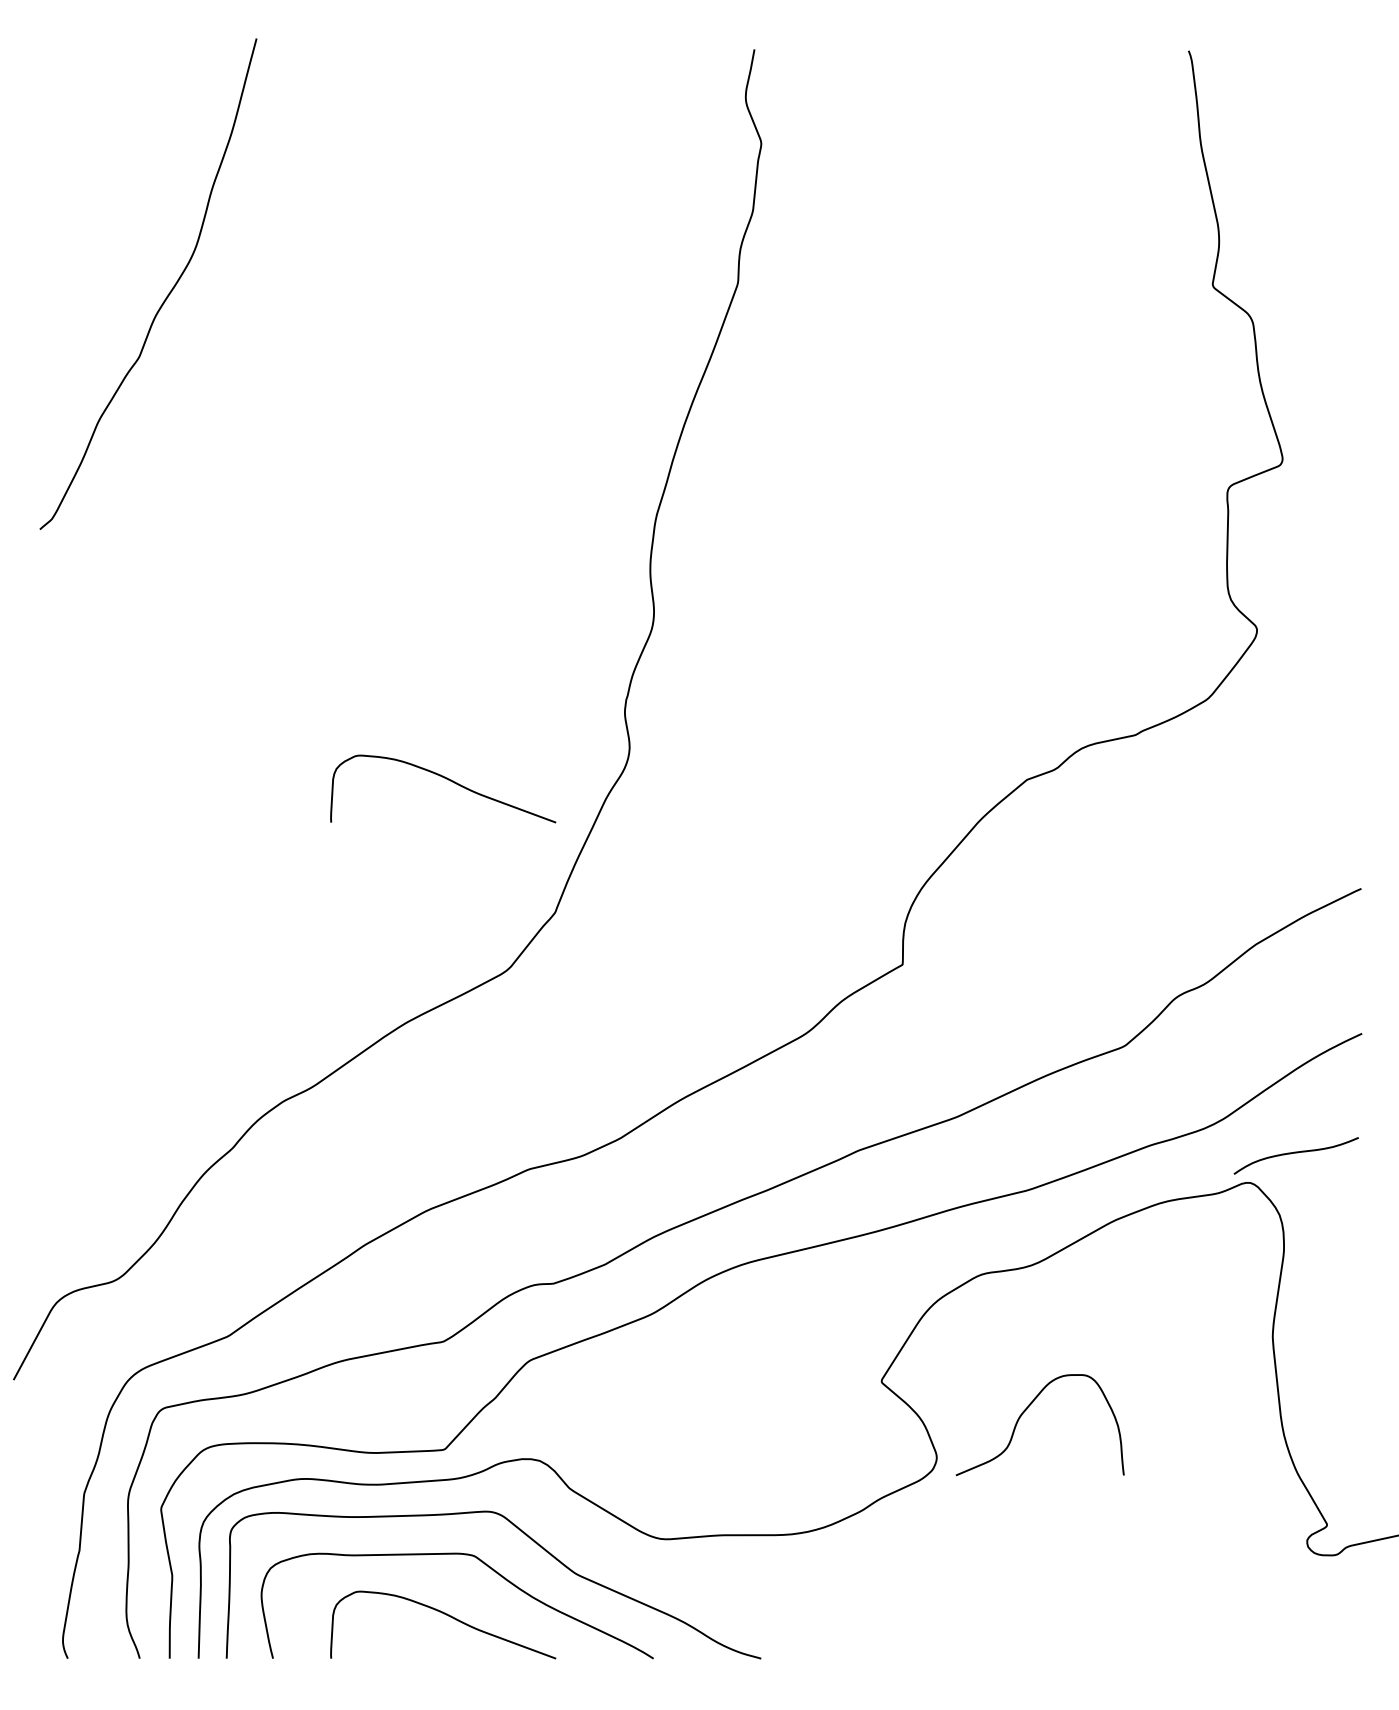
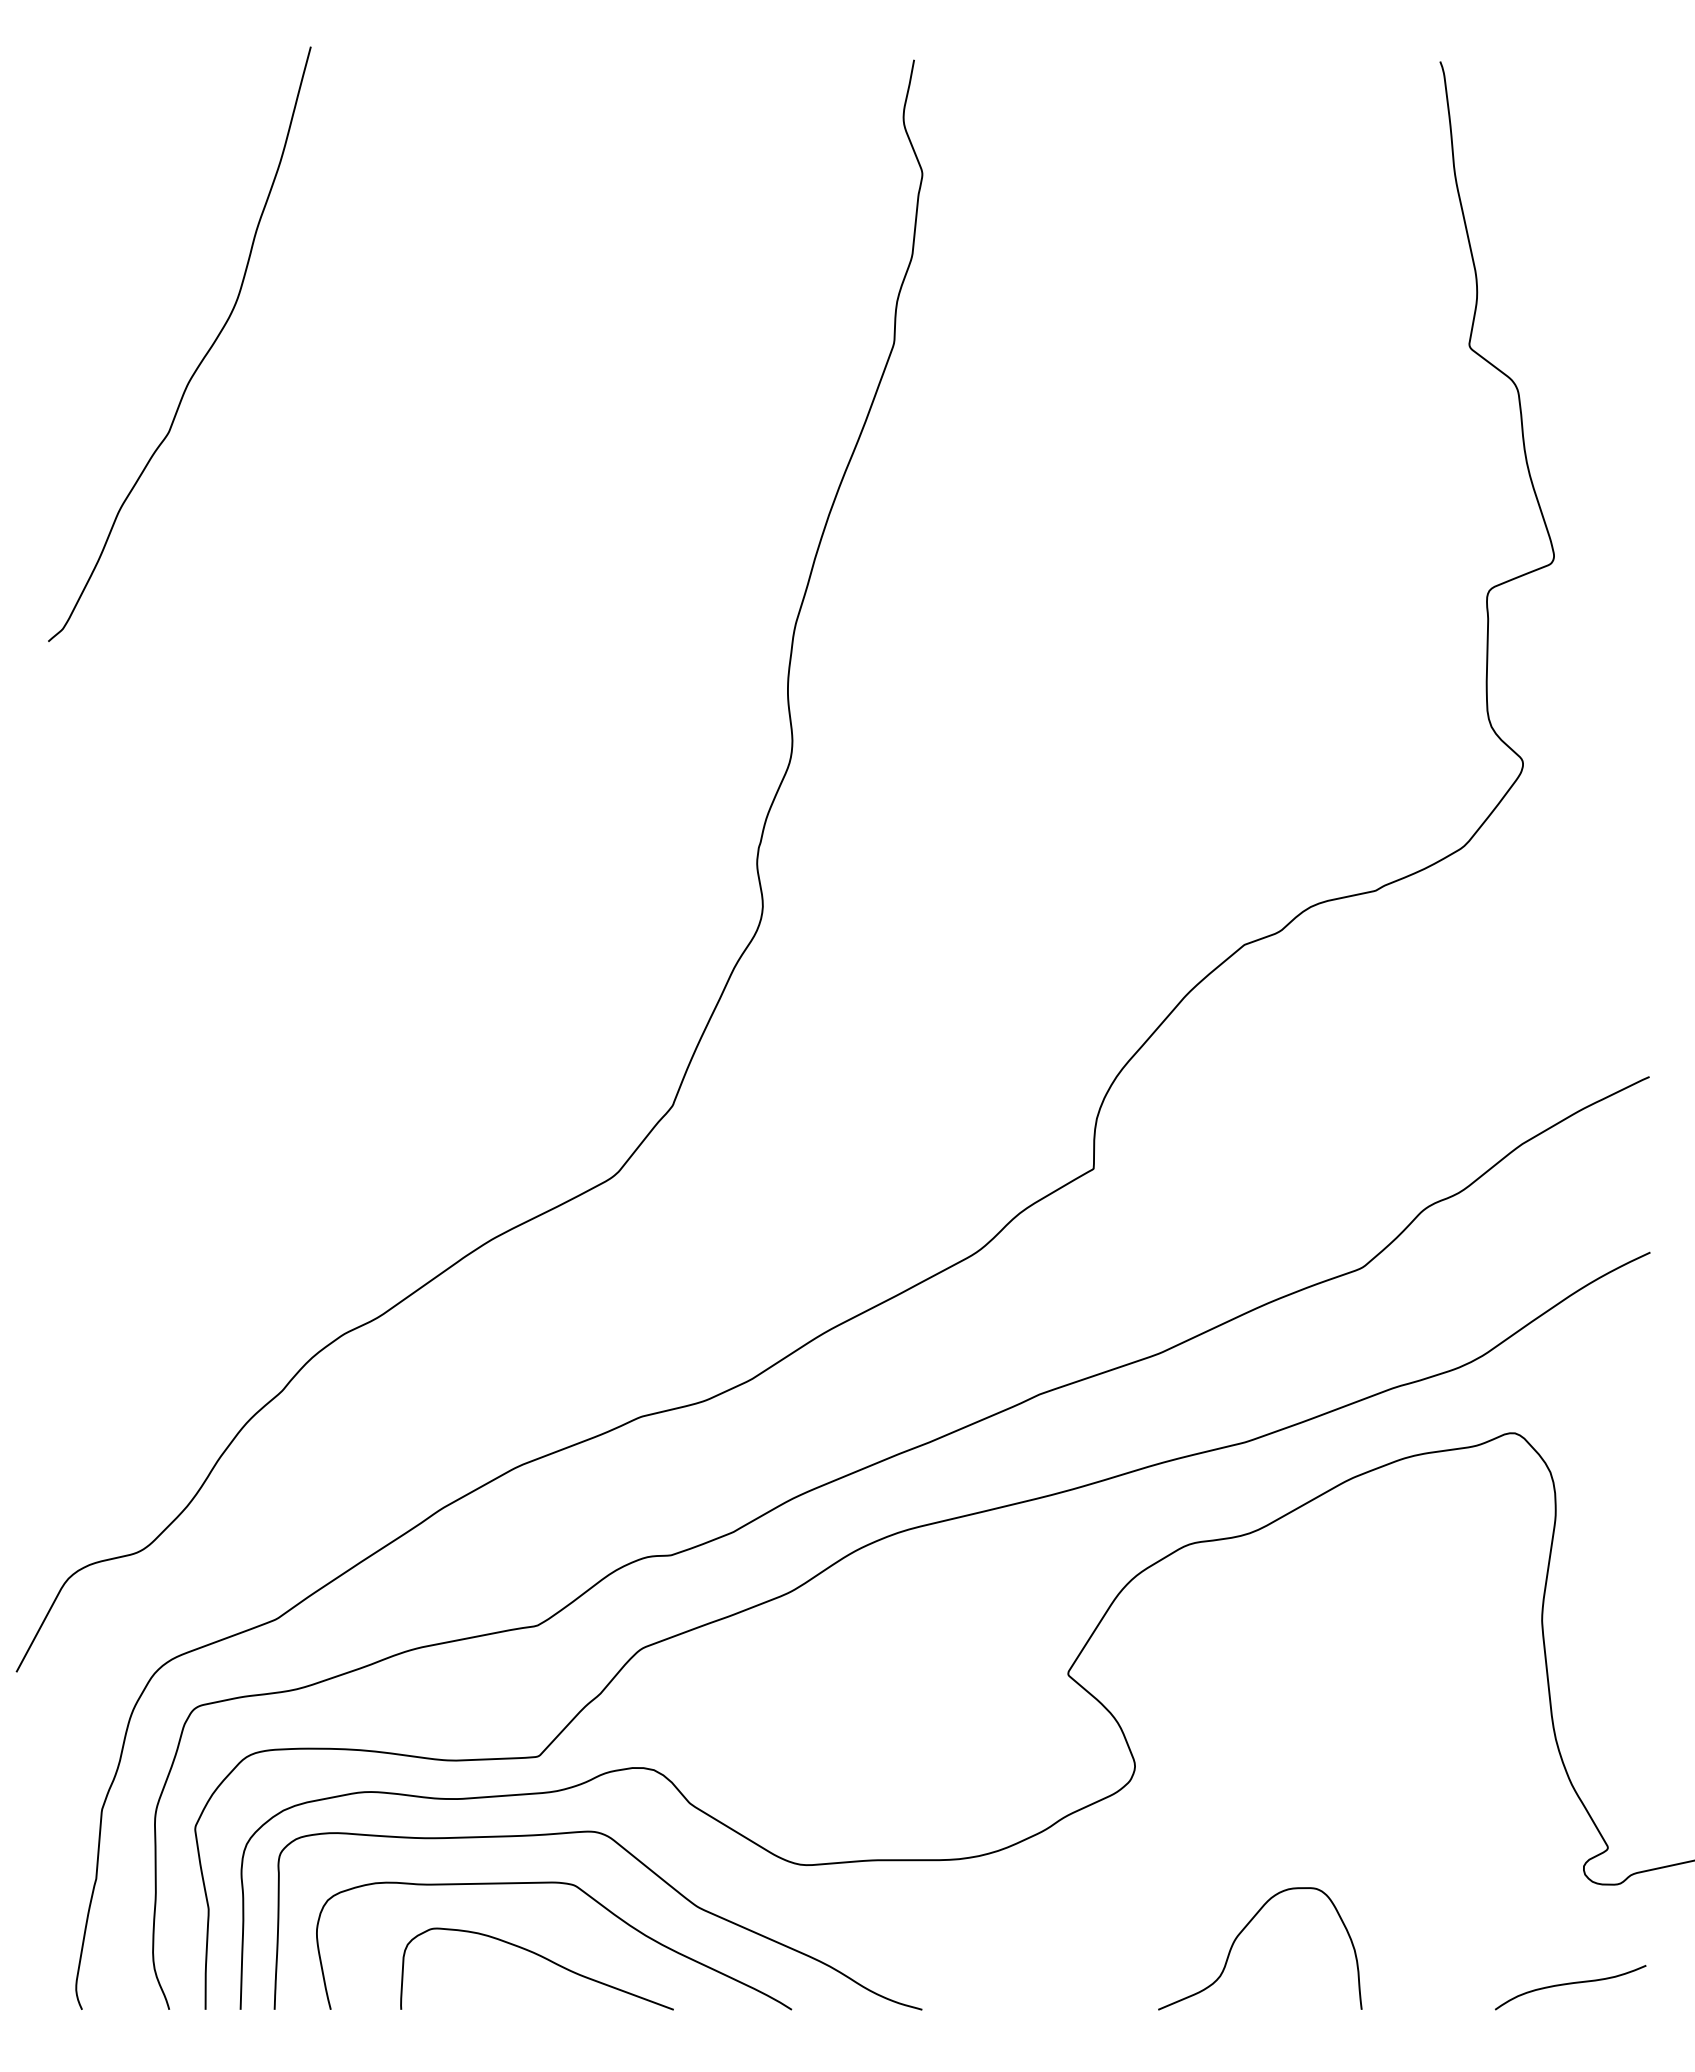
curve: (446, 779) -> (541, 944), removed
curve: (1296, 1153) -> (1570, 1984), moved
curve: (1024, 1412) -> (1241, 1933), moved

